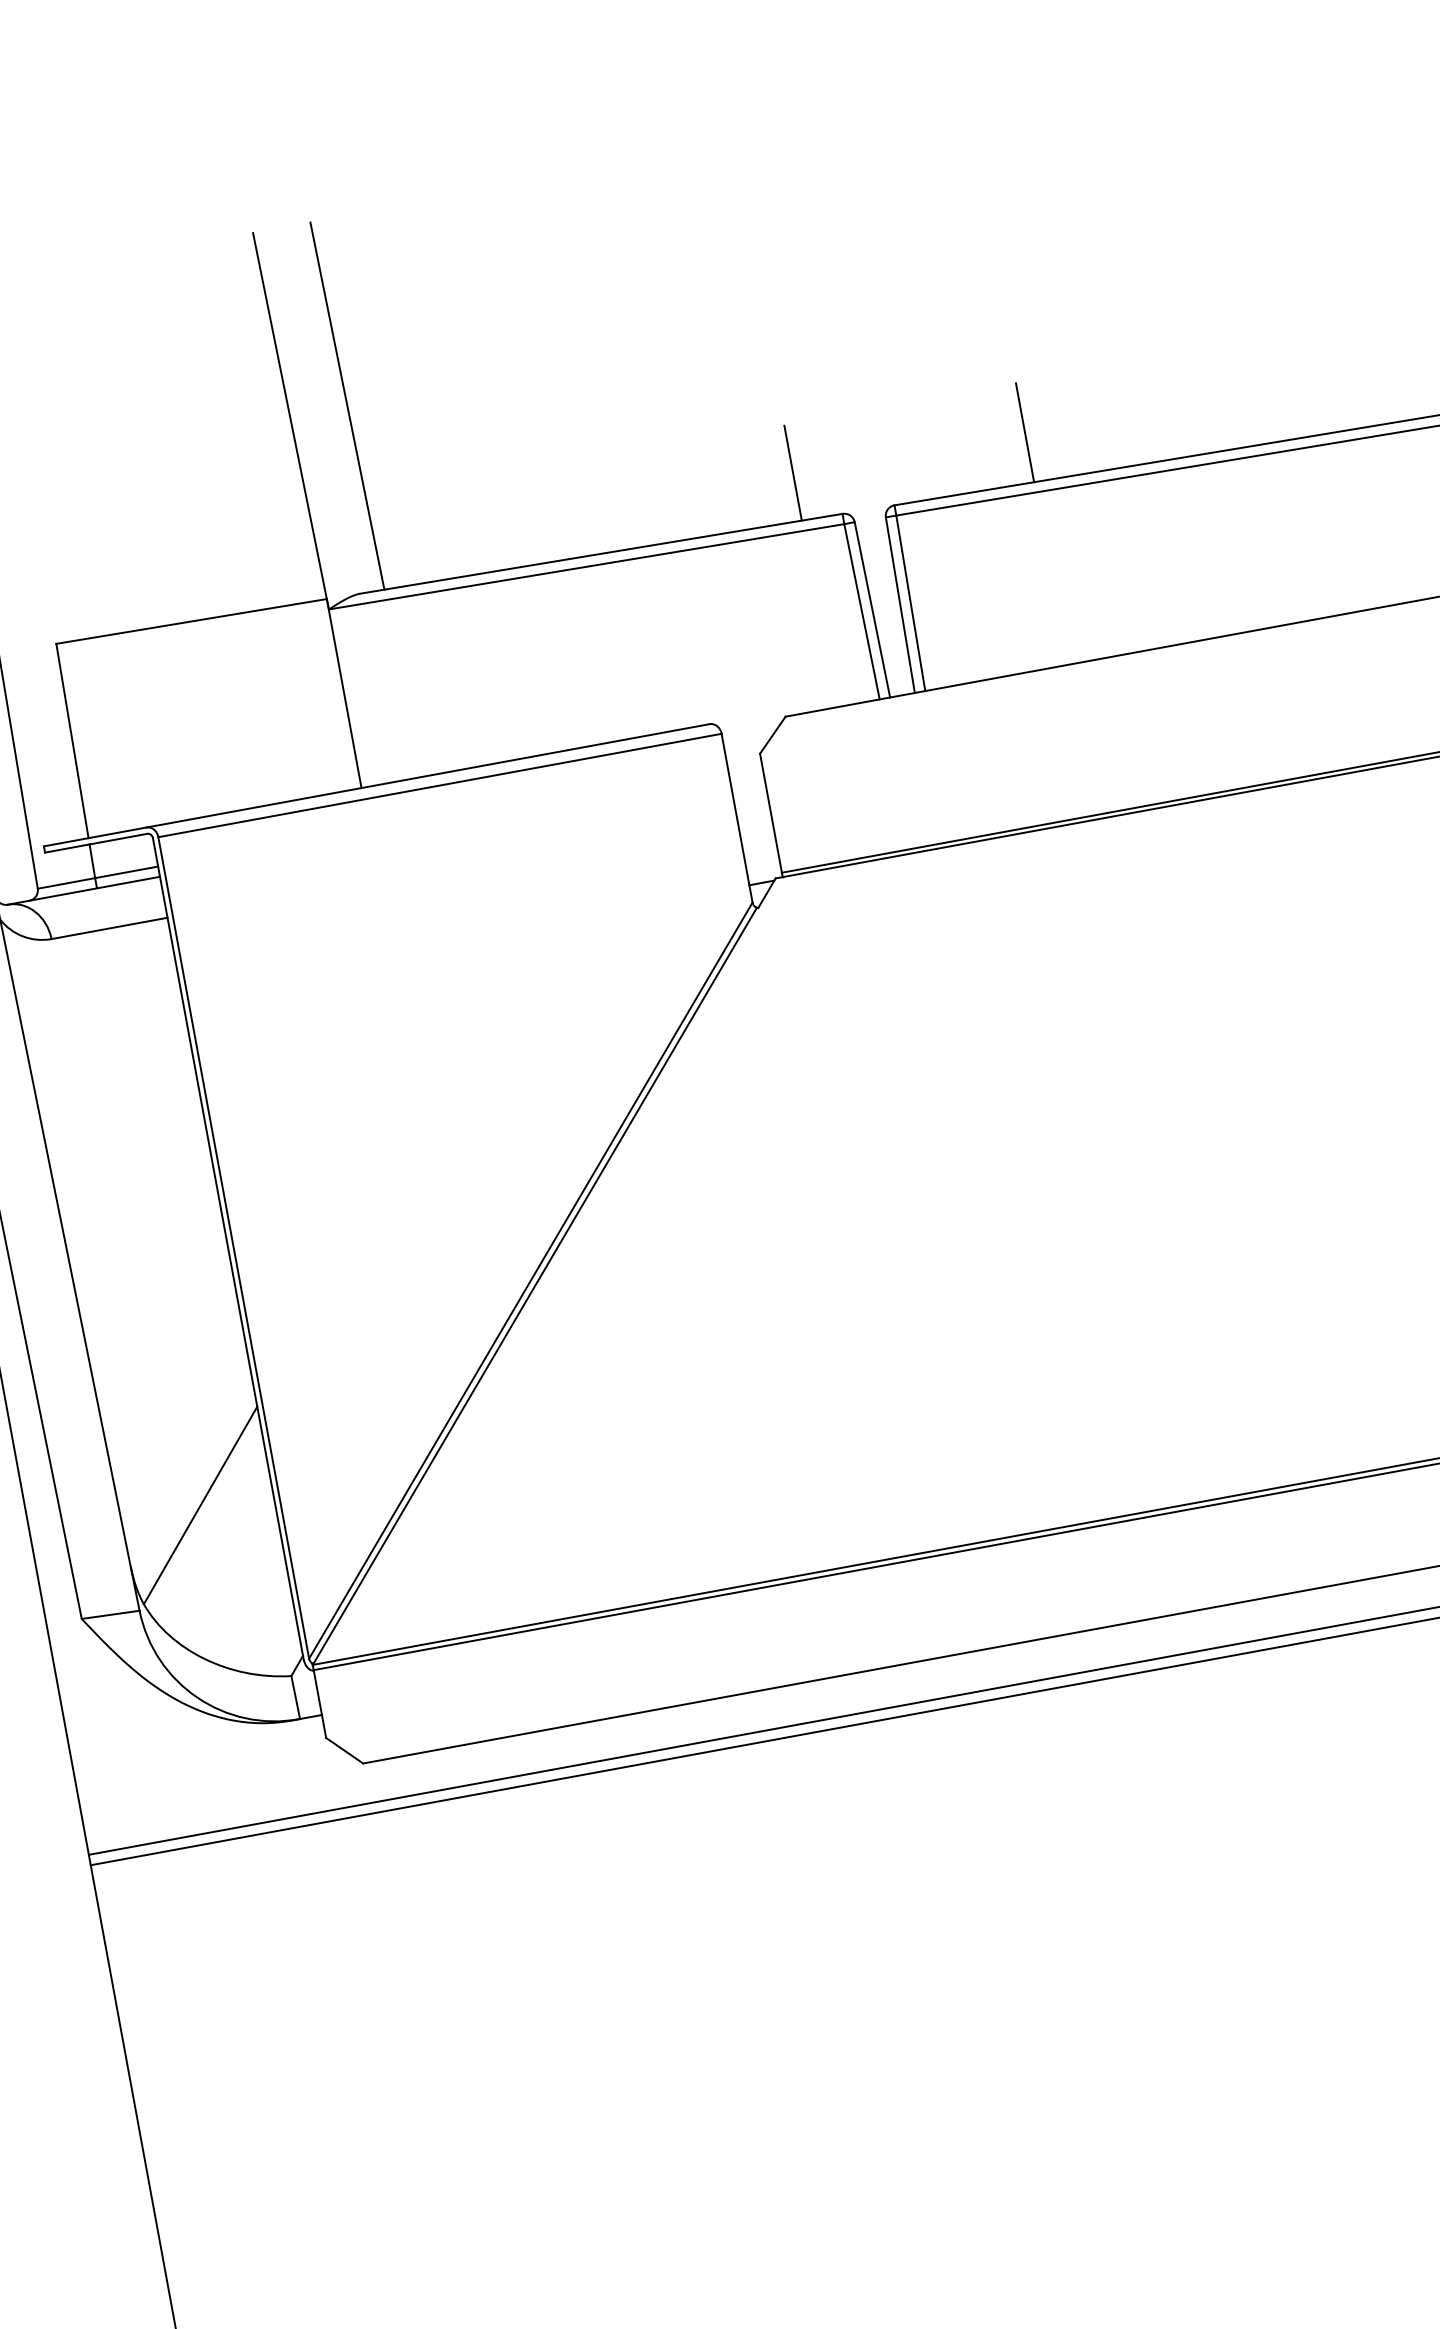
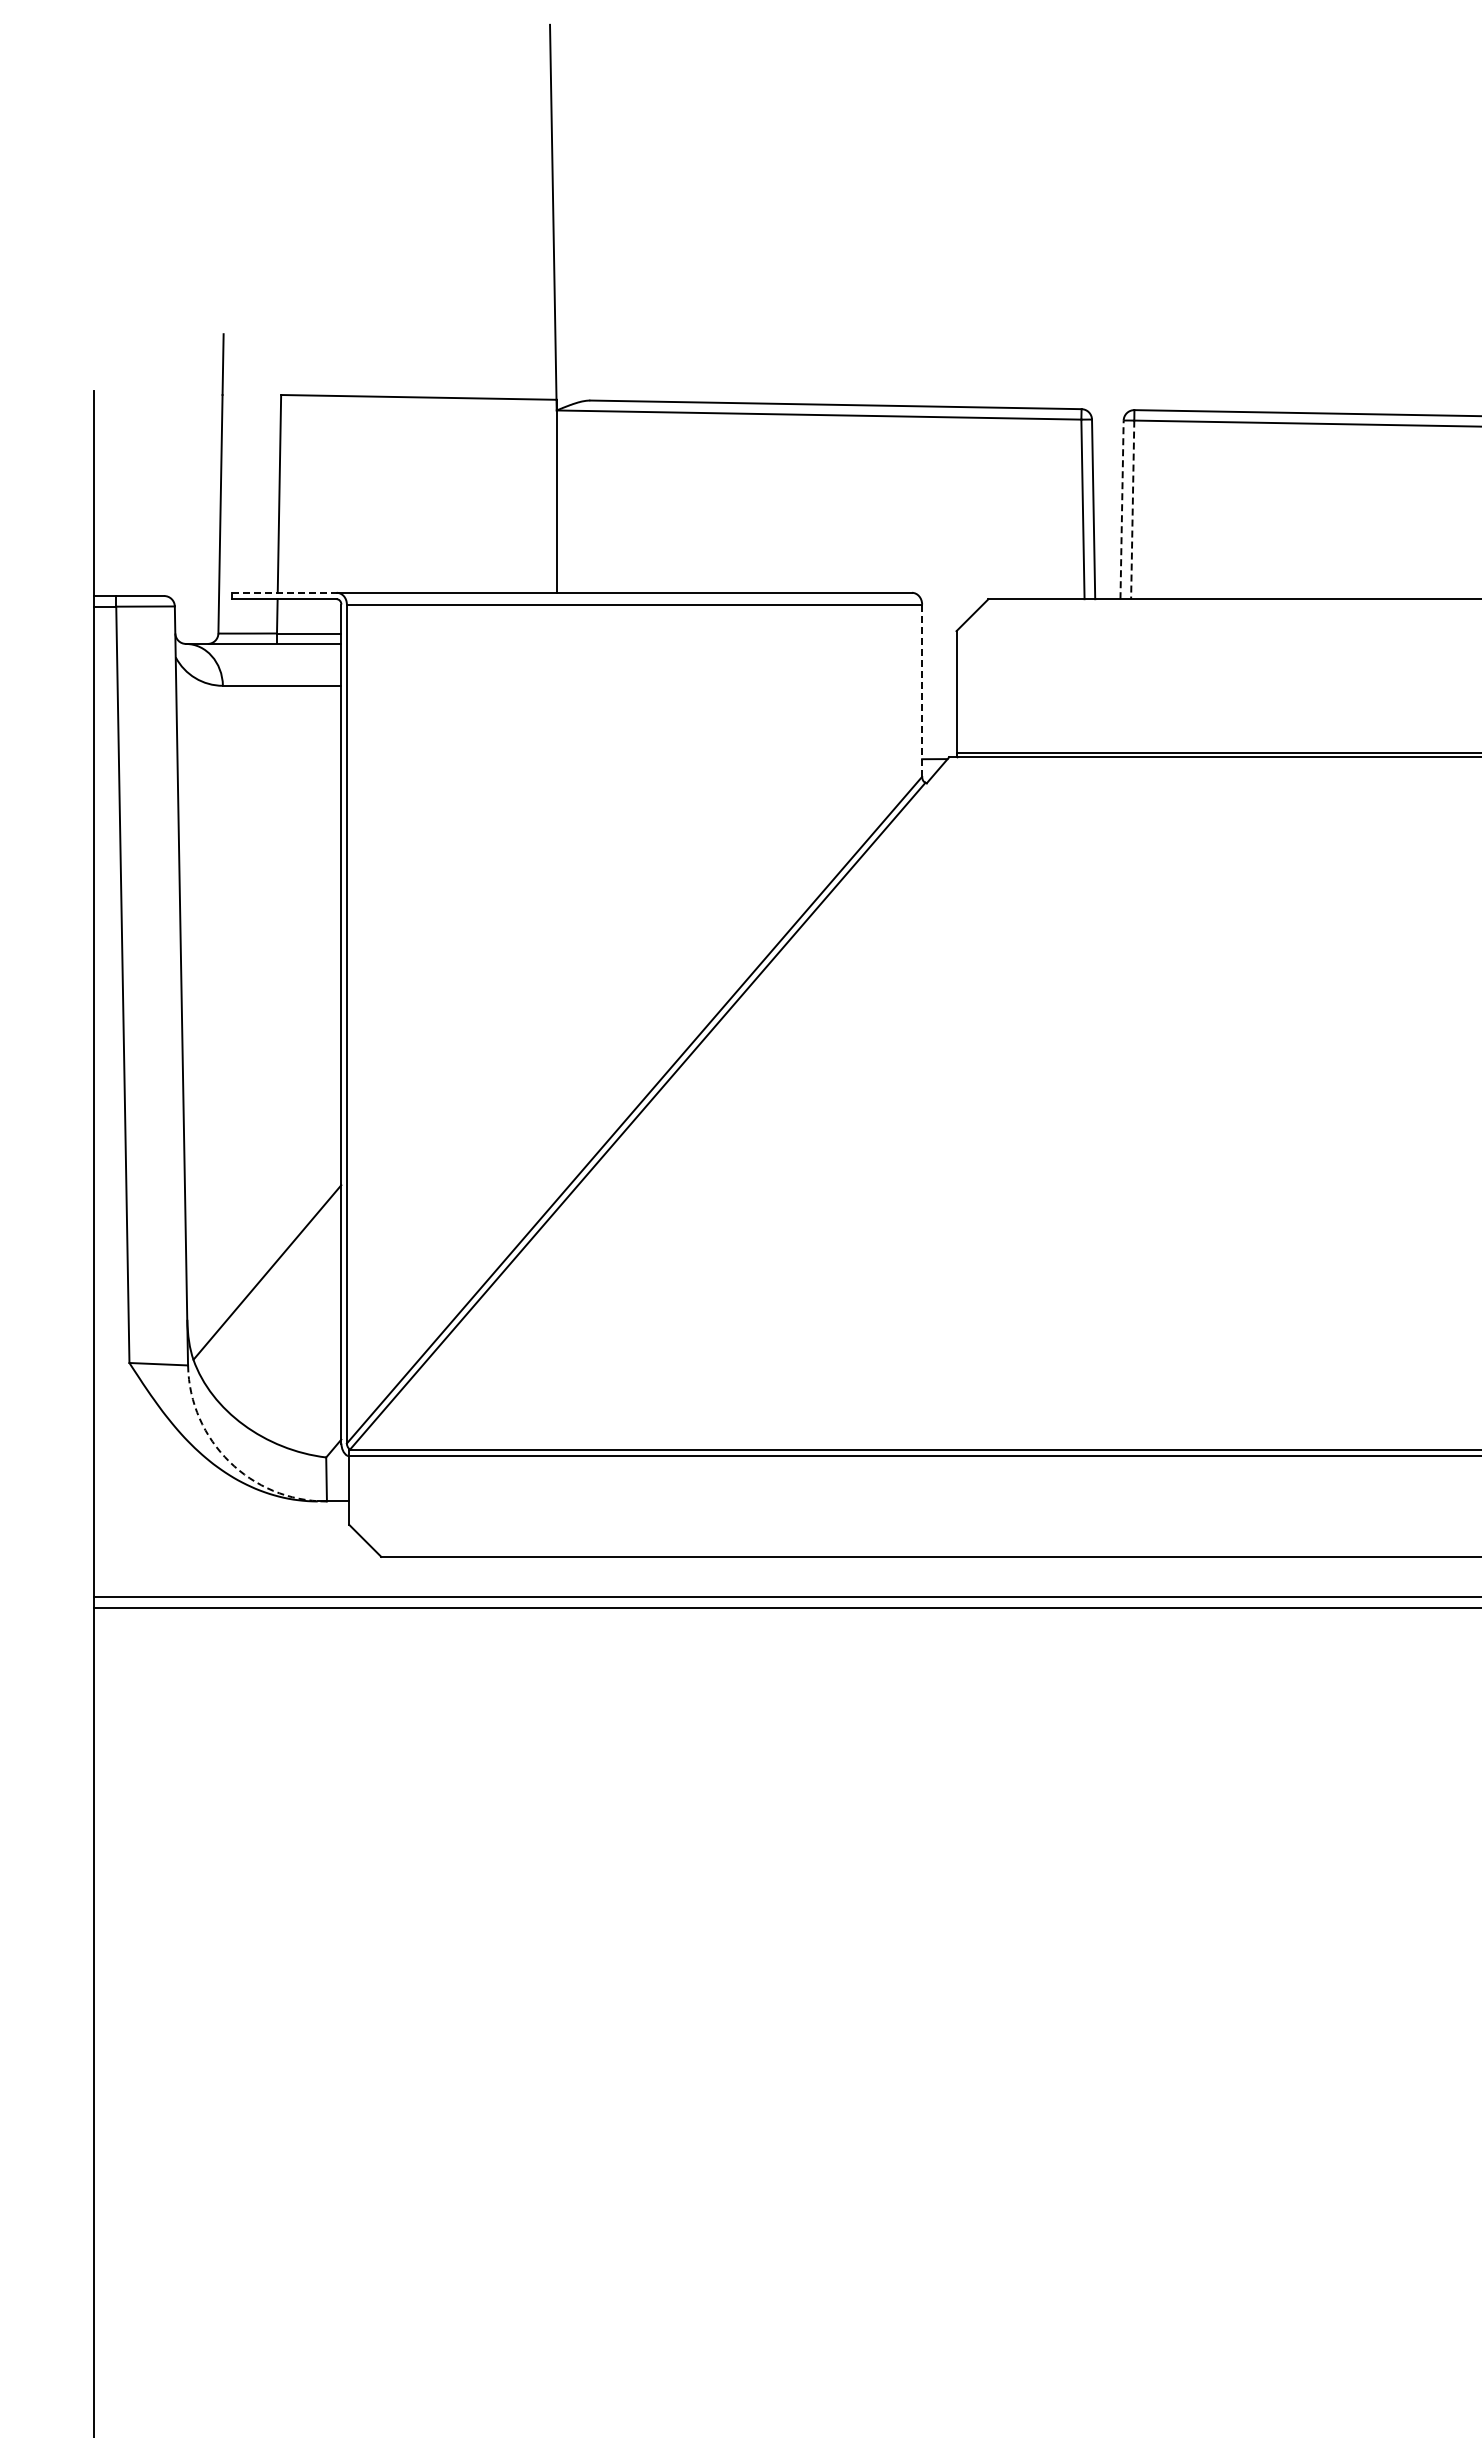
line: (347, 405) -> (611, 212), removed
line: (1024, 432) -> (1276, 361), removed
line: (793, 472) -> (1040, 359), removed
line: (910, 603) -> (1132, 510), solid -> dashed
line: (900, 604) -> (1122, 509), solid -> dashed
line: (737, 818) -> (922, 691), solid -> dashed
line: (95, 836) -> (284, 592), solid -> dashed
arc: (197, 1697) -> (229, 1461), solid -> dashed

